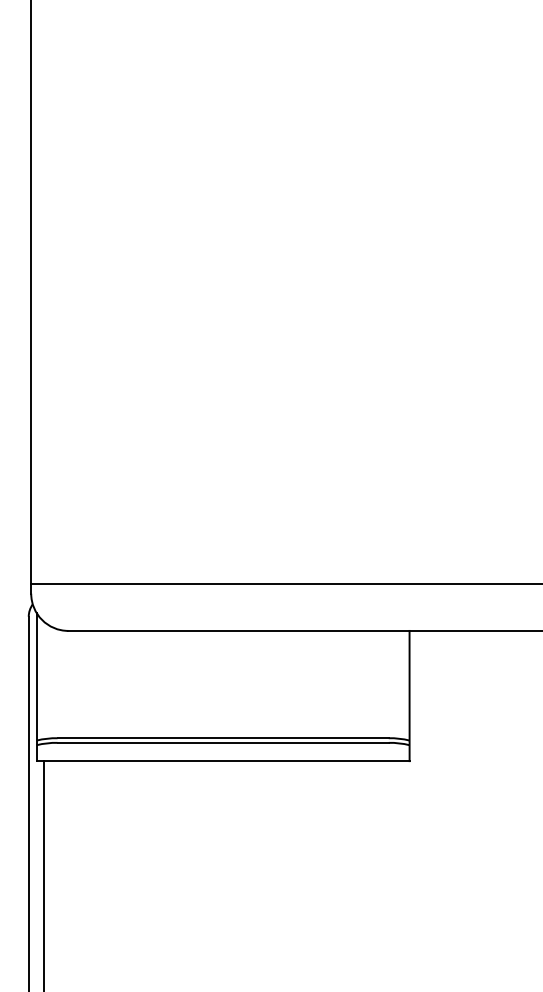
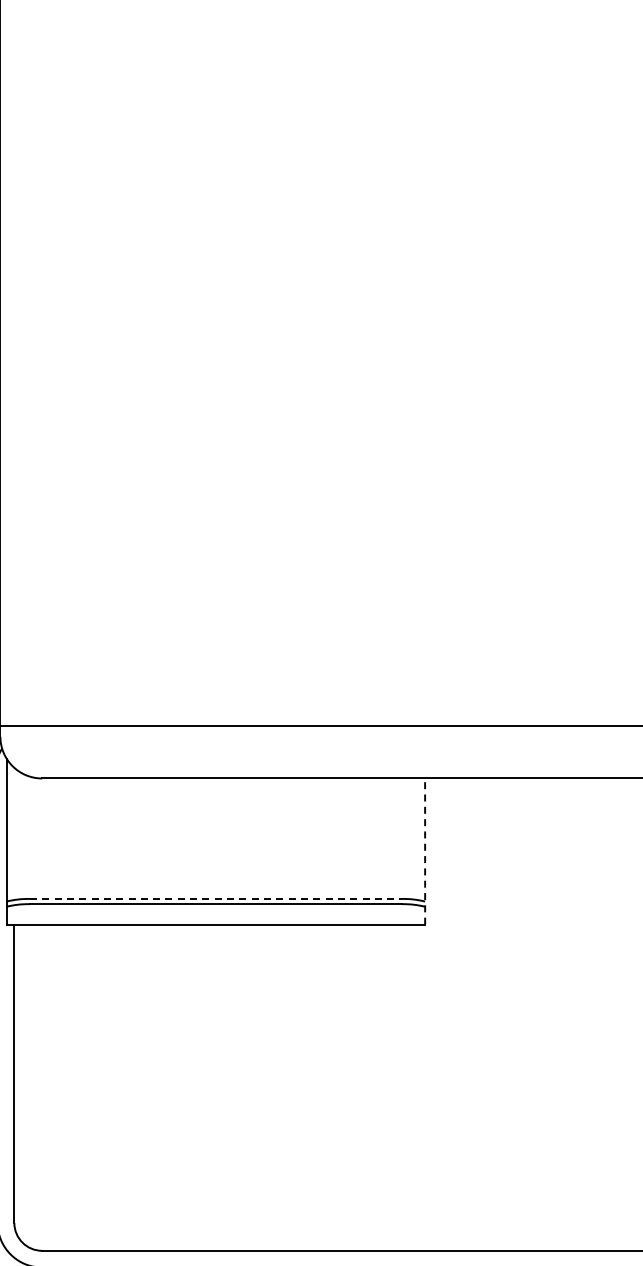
line: (409, 695) -> (425, 851), solid -> dashed
line: (222, 737) -> (215, 898), solid -> dashed

